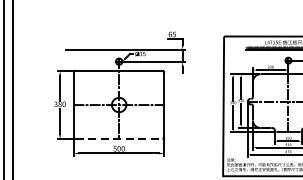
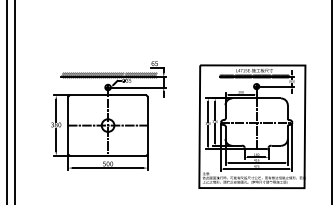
hatch: (119, 47) -> (108, 75), added
line: (119, 139) -> (108, 155), dashed -> solid

